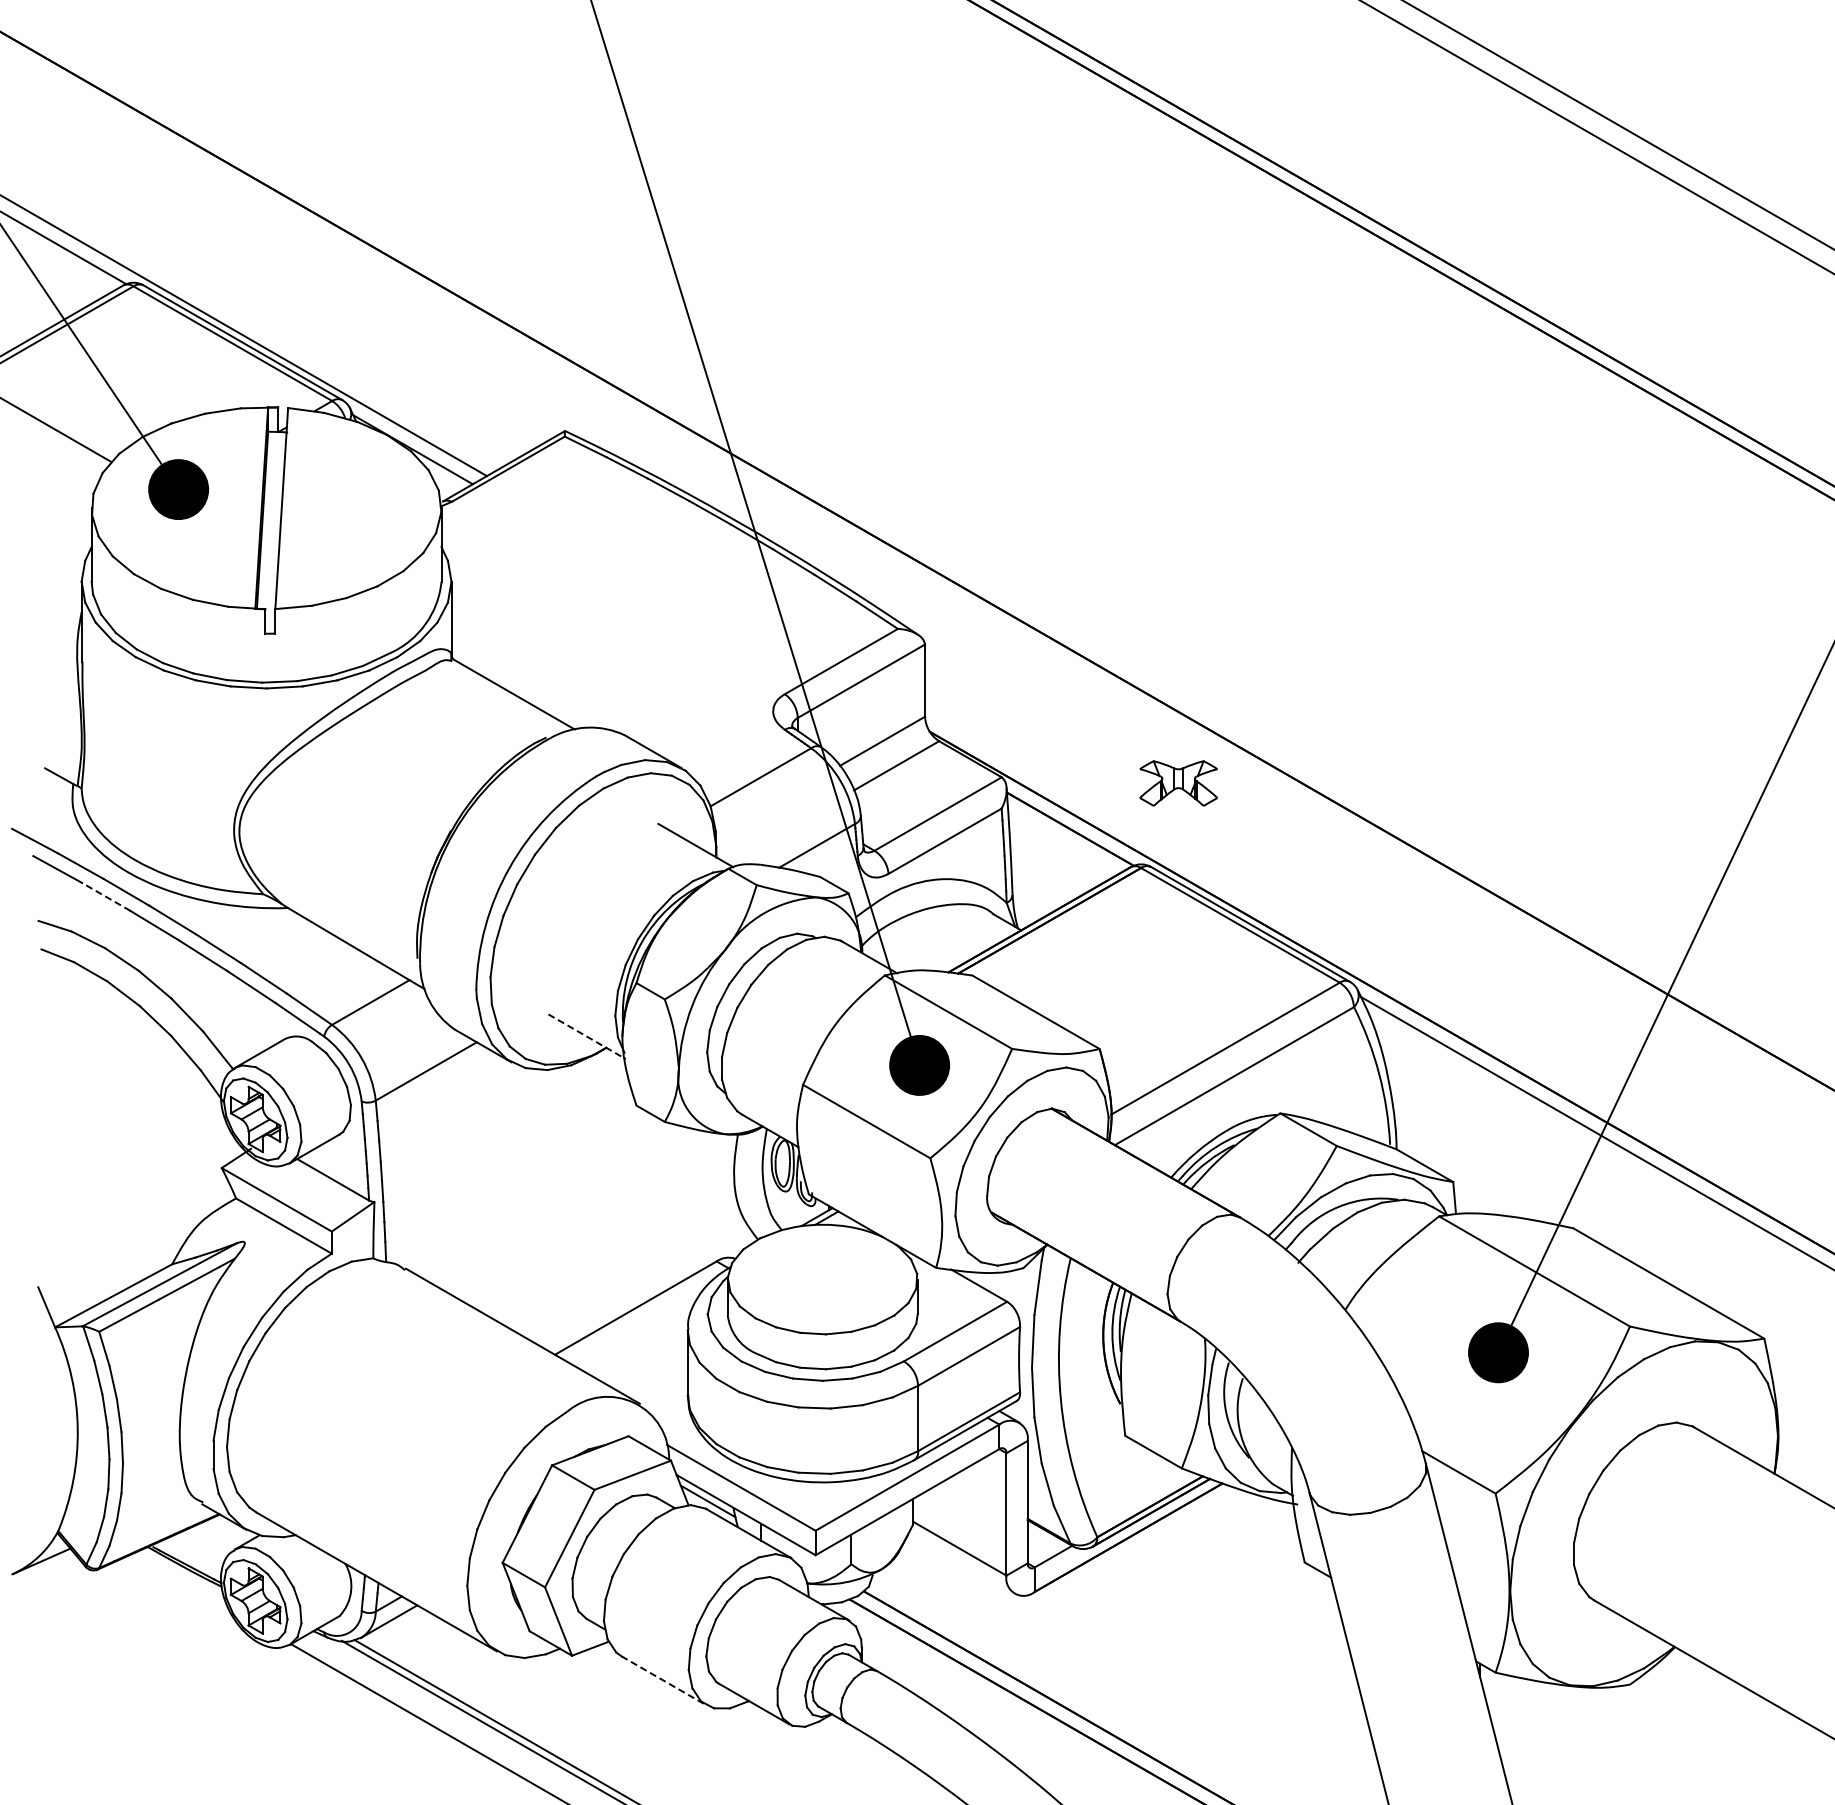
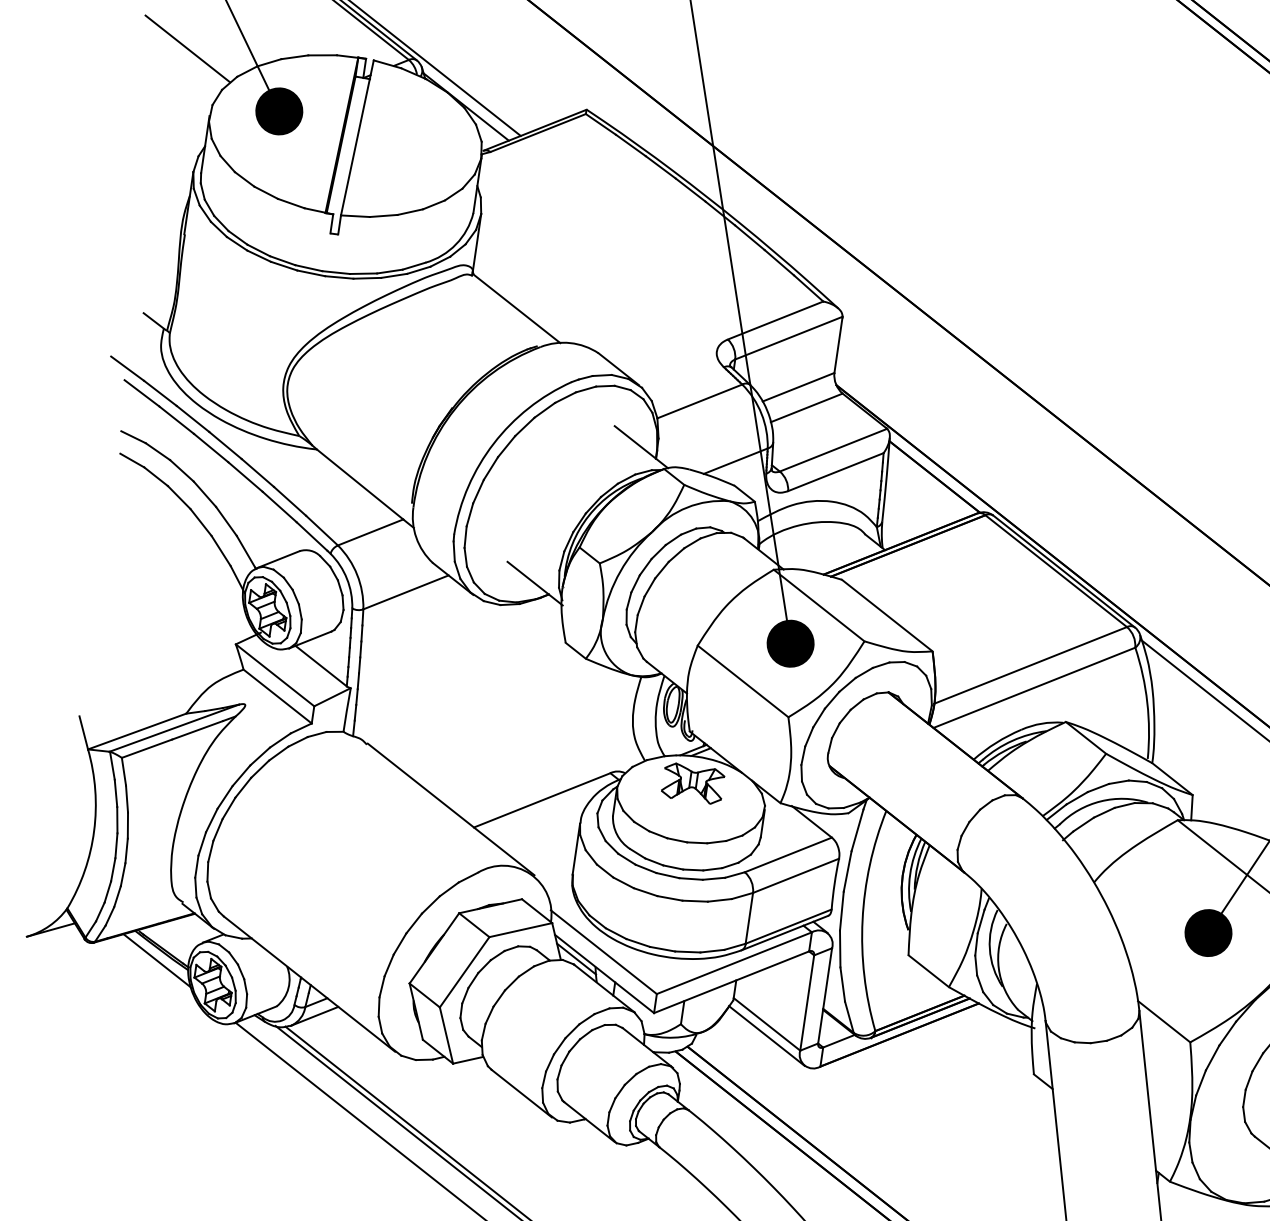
part: (1178, 783) -> (692, 783), moved
line: (105, 896) -> (176, 419), dashed -> solid
line: (587, 1036) -> (535, 583), dashed -> solid
line: (961, 1562) -> (766, 1035), added
line: (180, 1580) -> (156, 960), added
line: (663, 1680) -> (521, 1093), dashed -> solid

